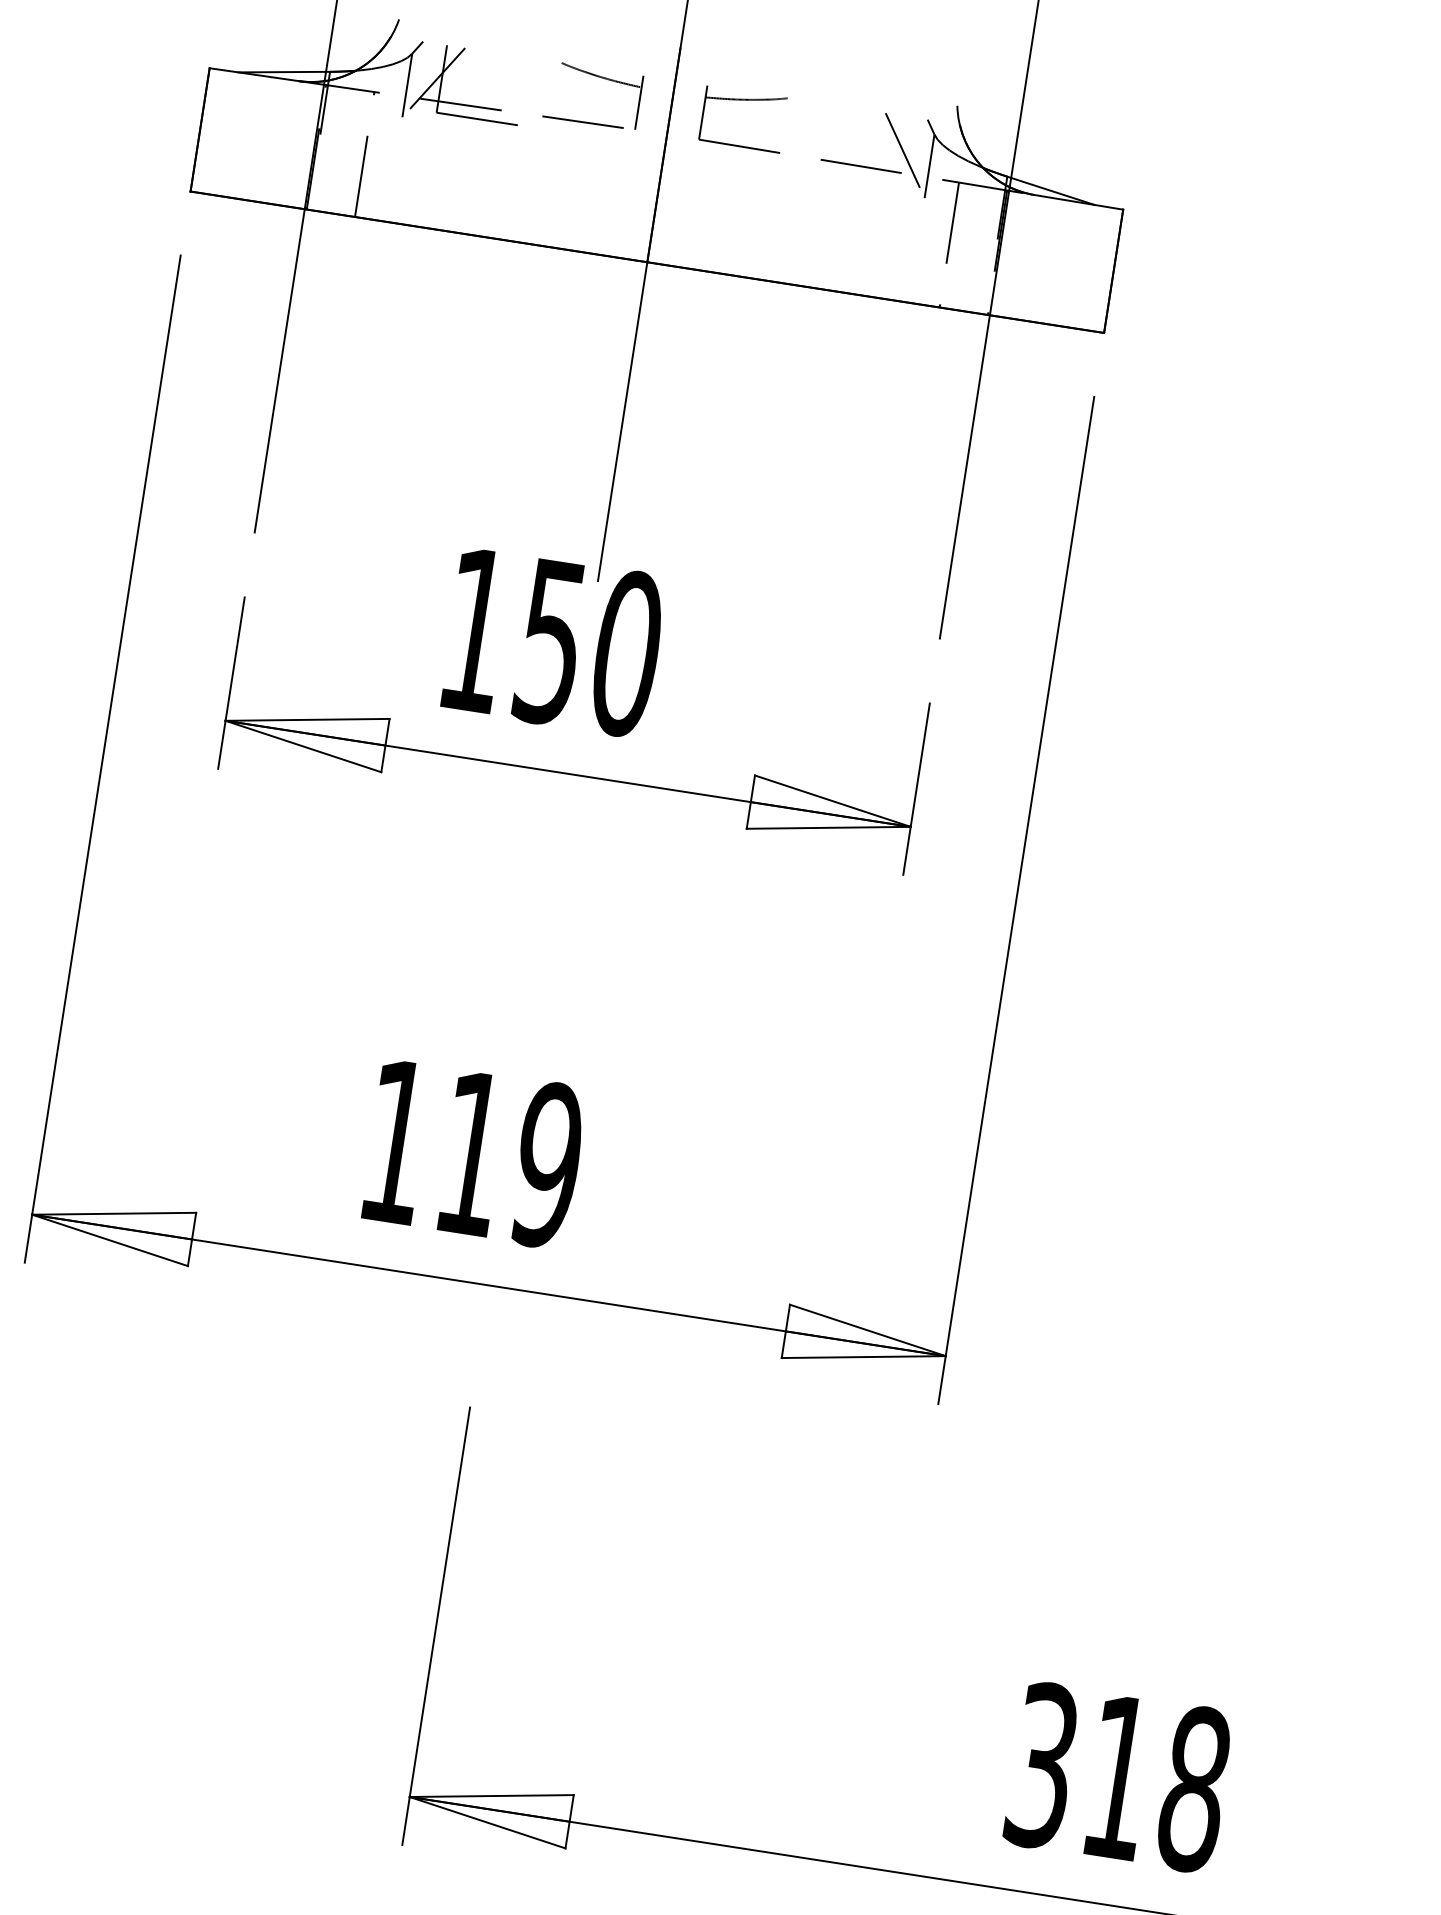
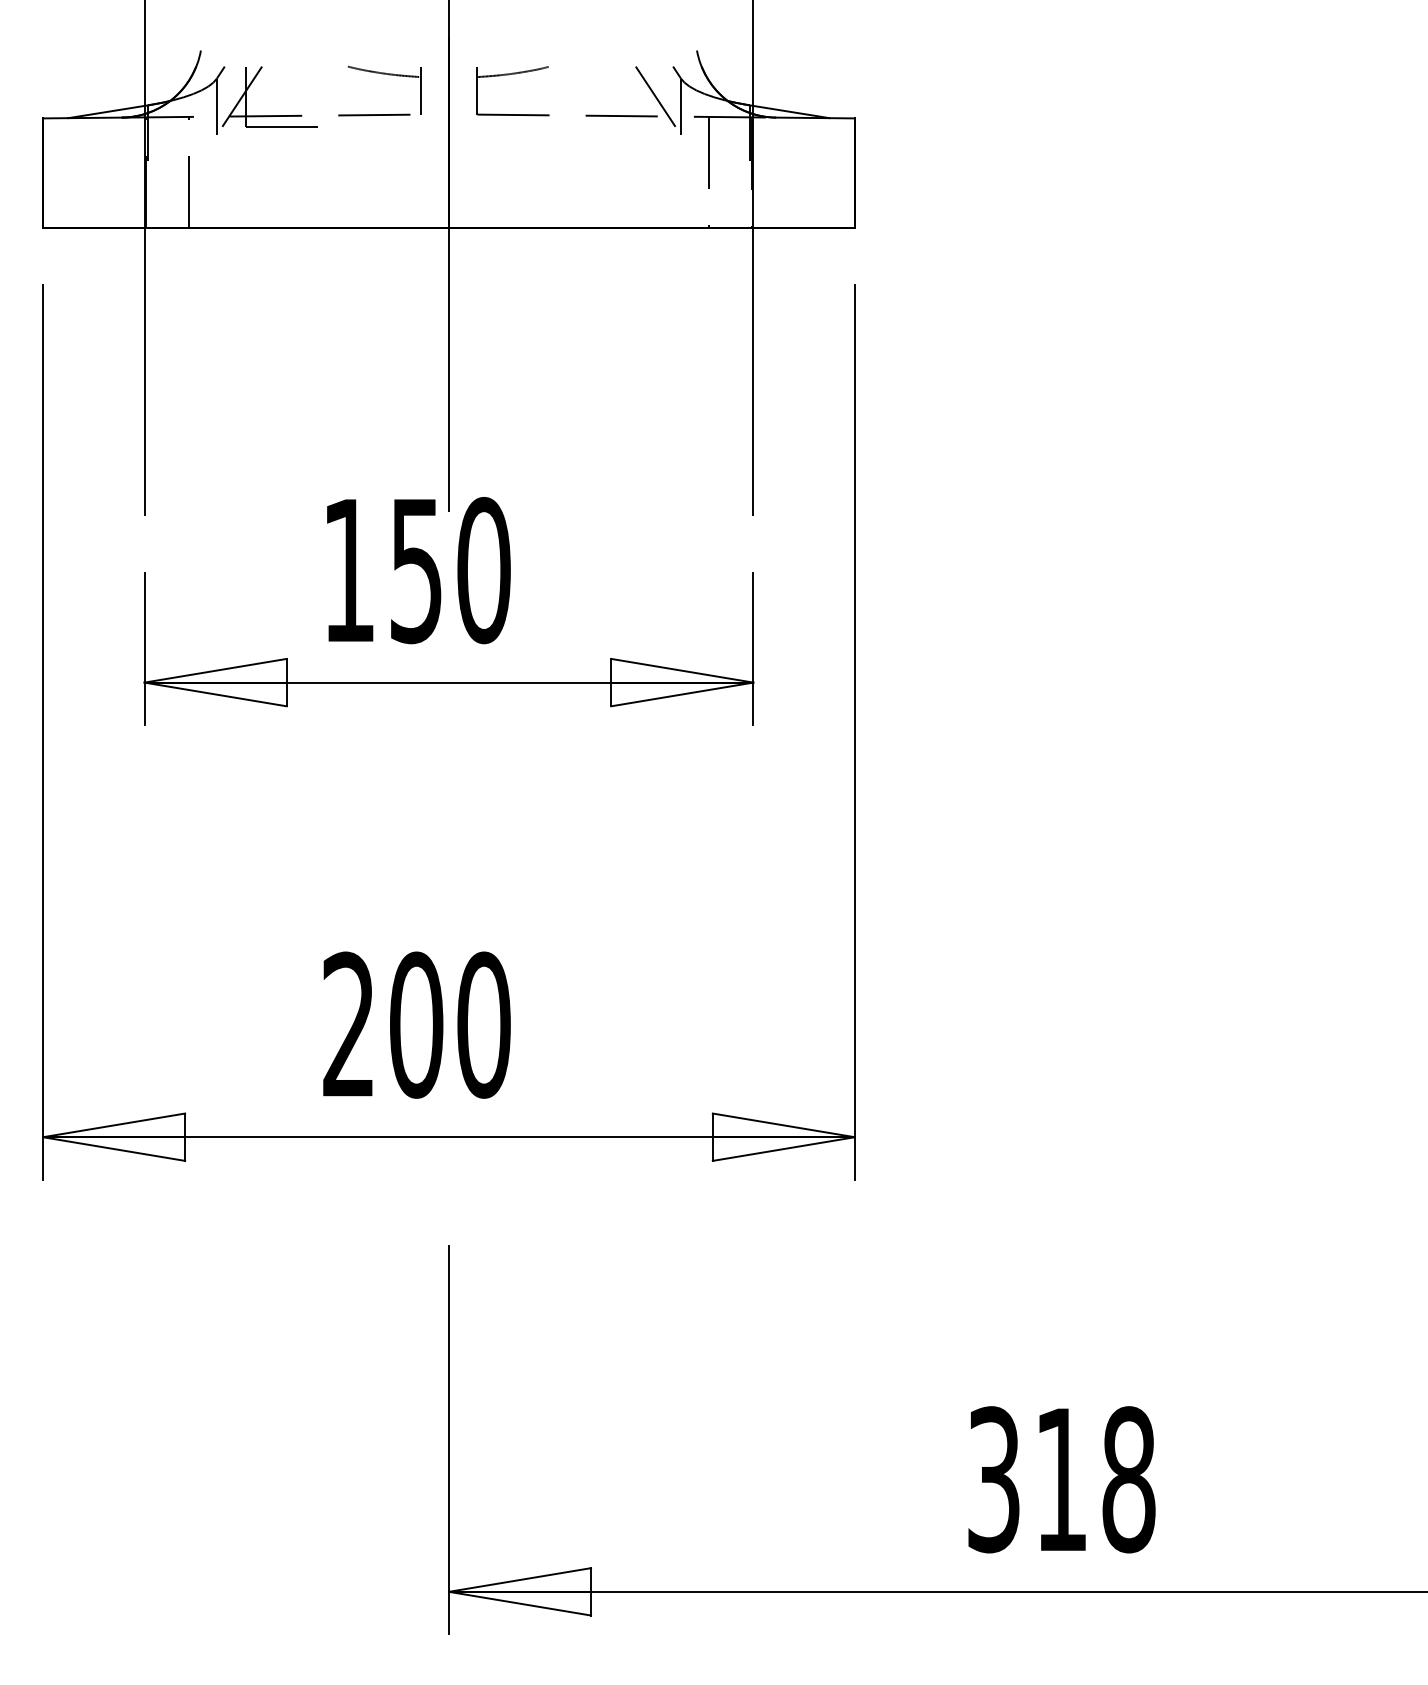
text: (472, 1152) -> (416, 1024), 119 -> 200

